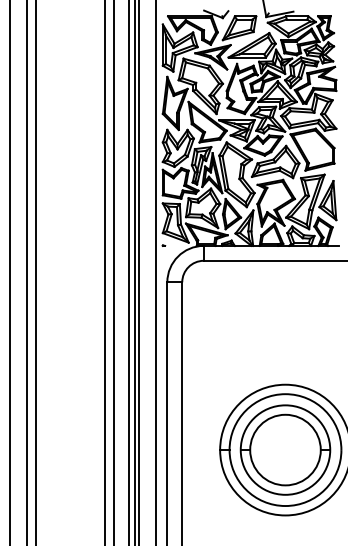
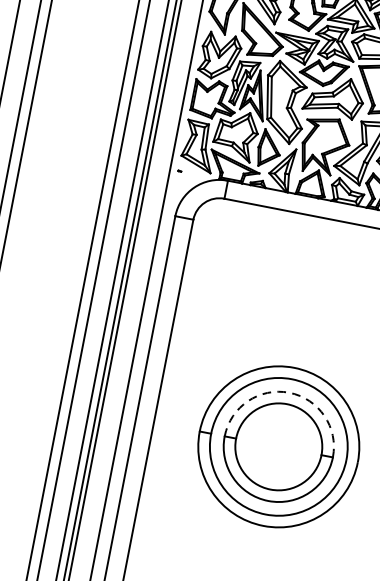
arc: (285, 405) -> (289, 392), solid -> dashed

